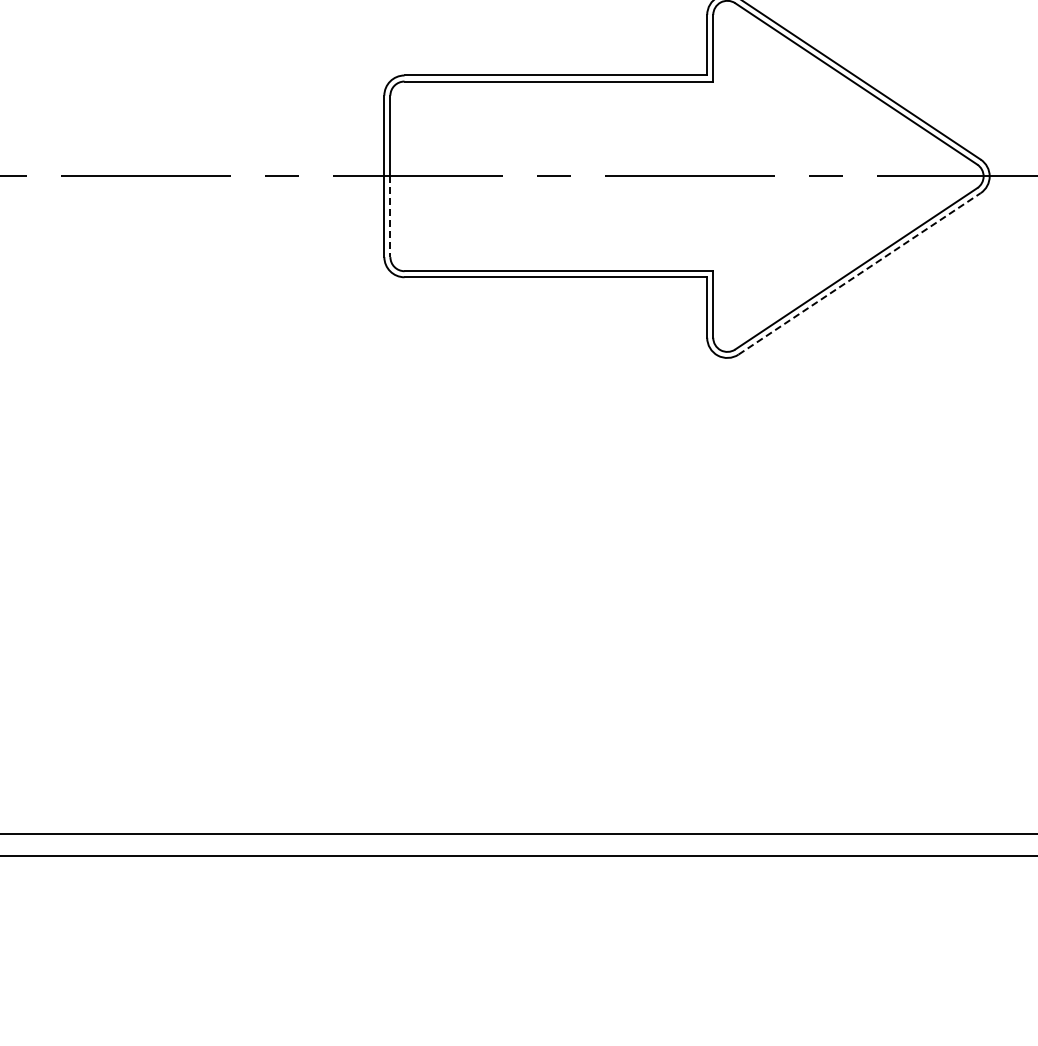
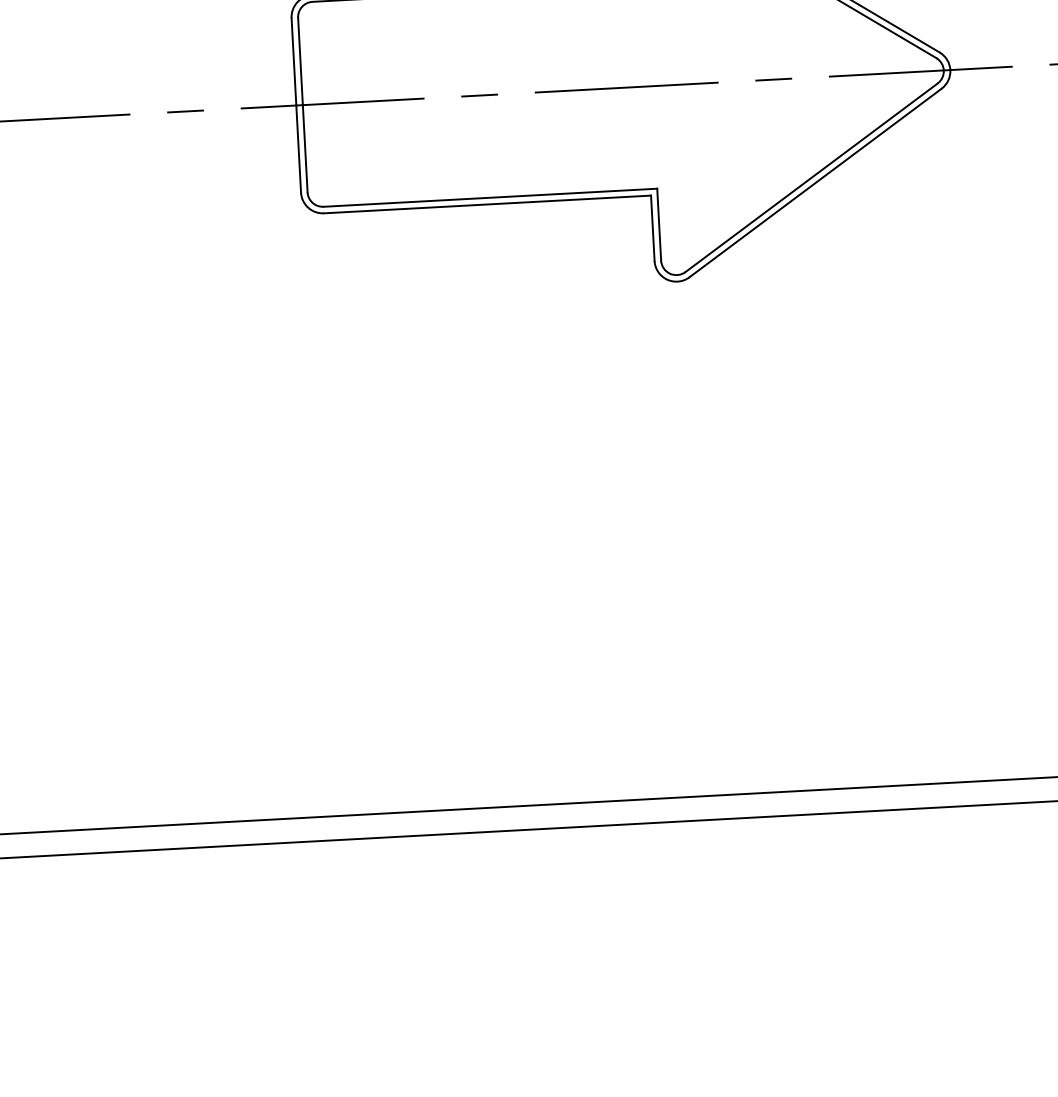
line: (390, 217) -> (305, 149), dashed -> solid
line: (859, 273) -> (815, 182), dashed -> solid

